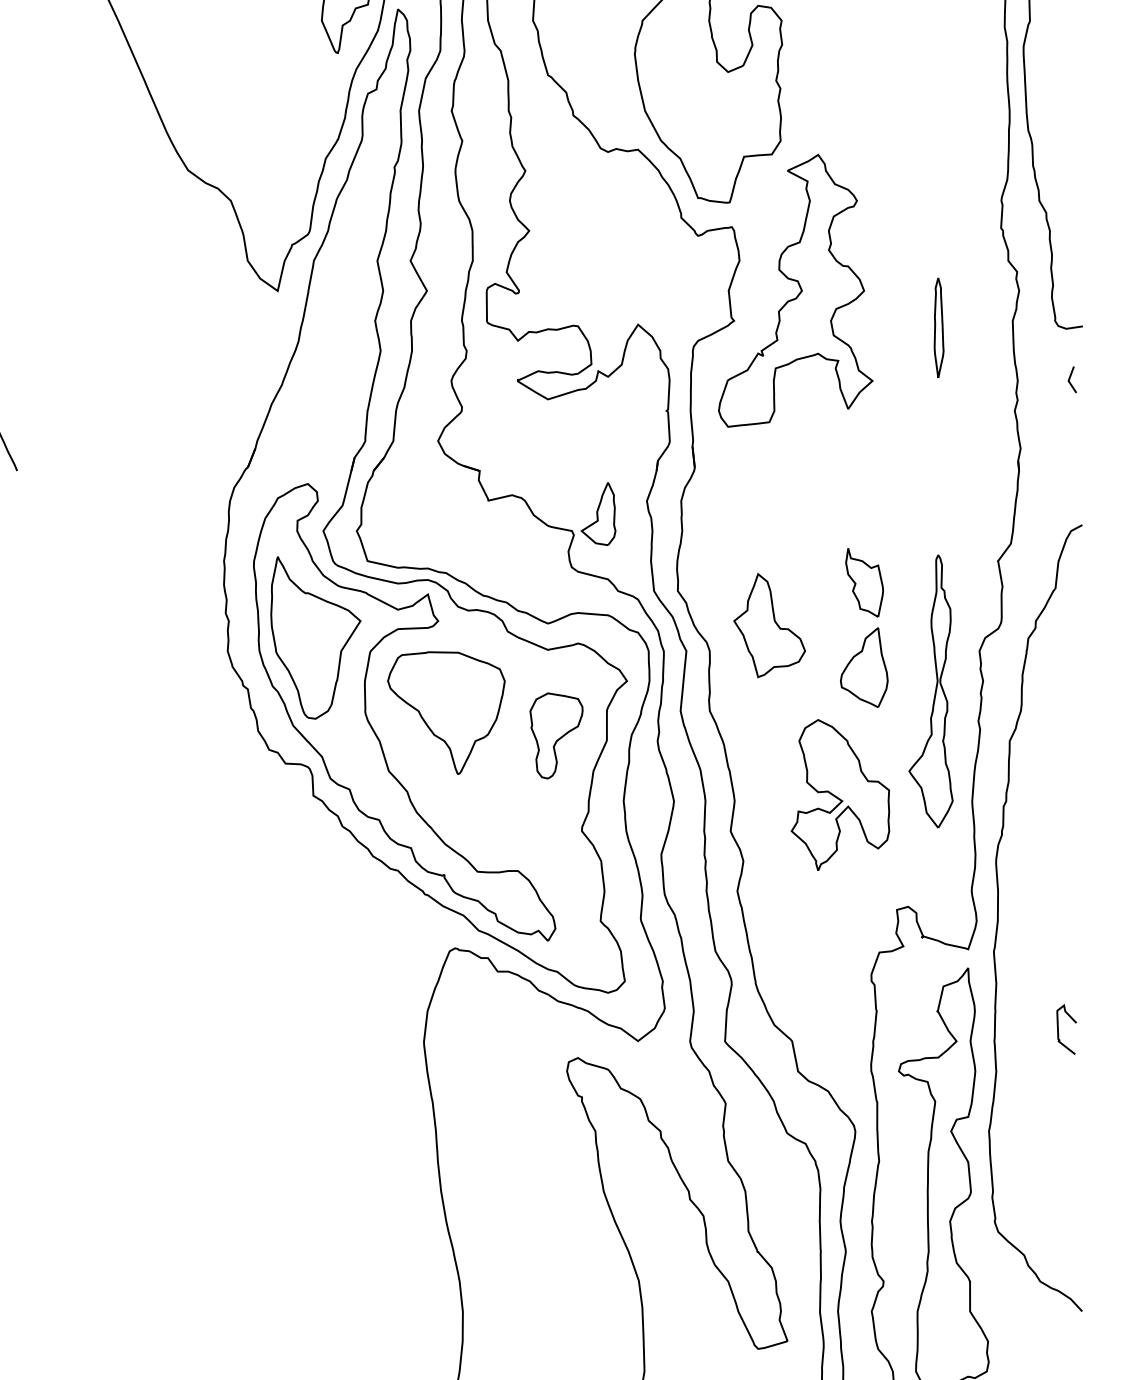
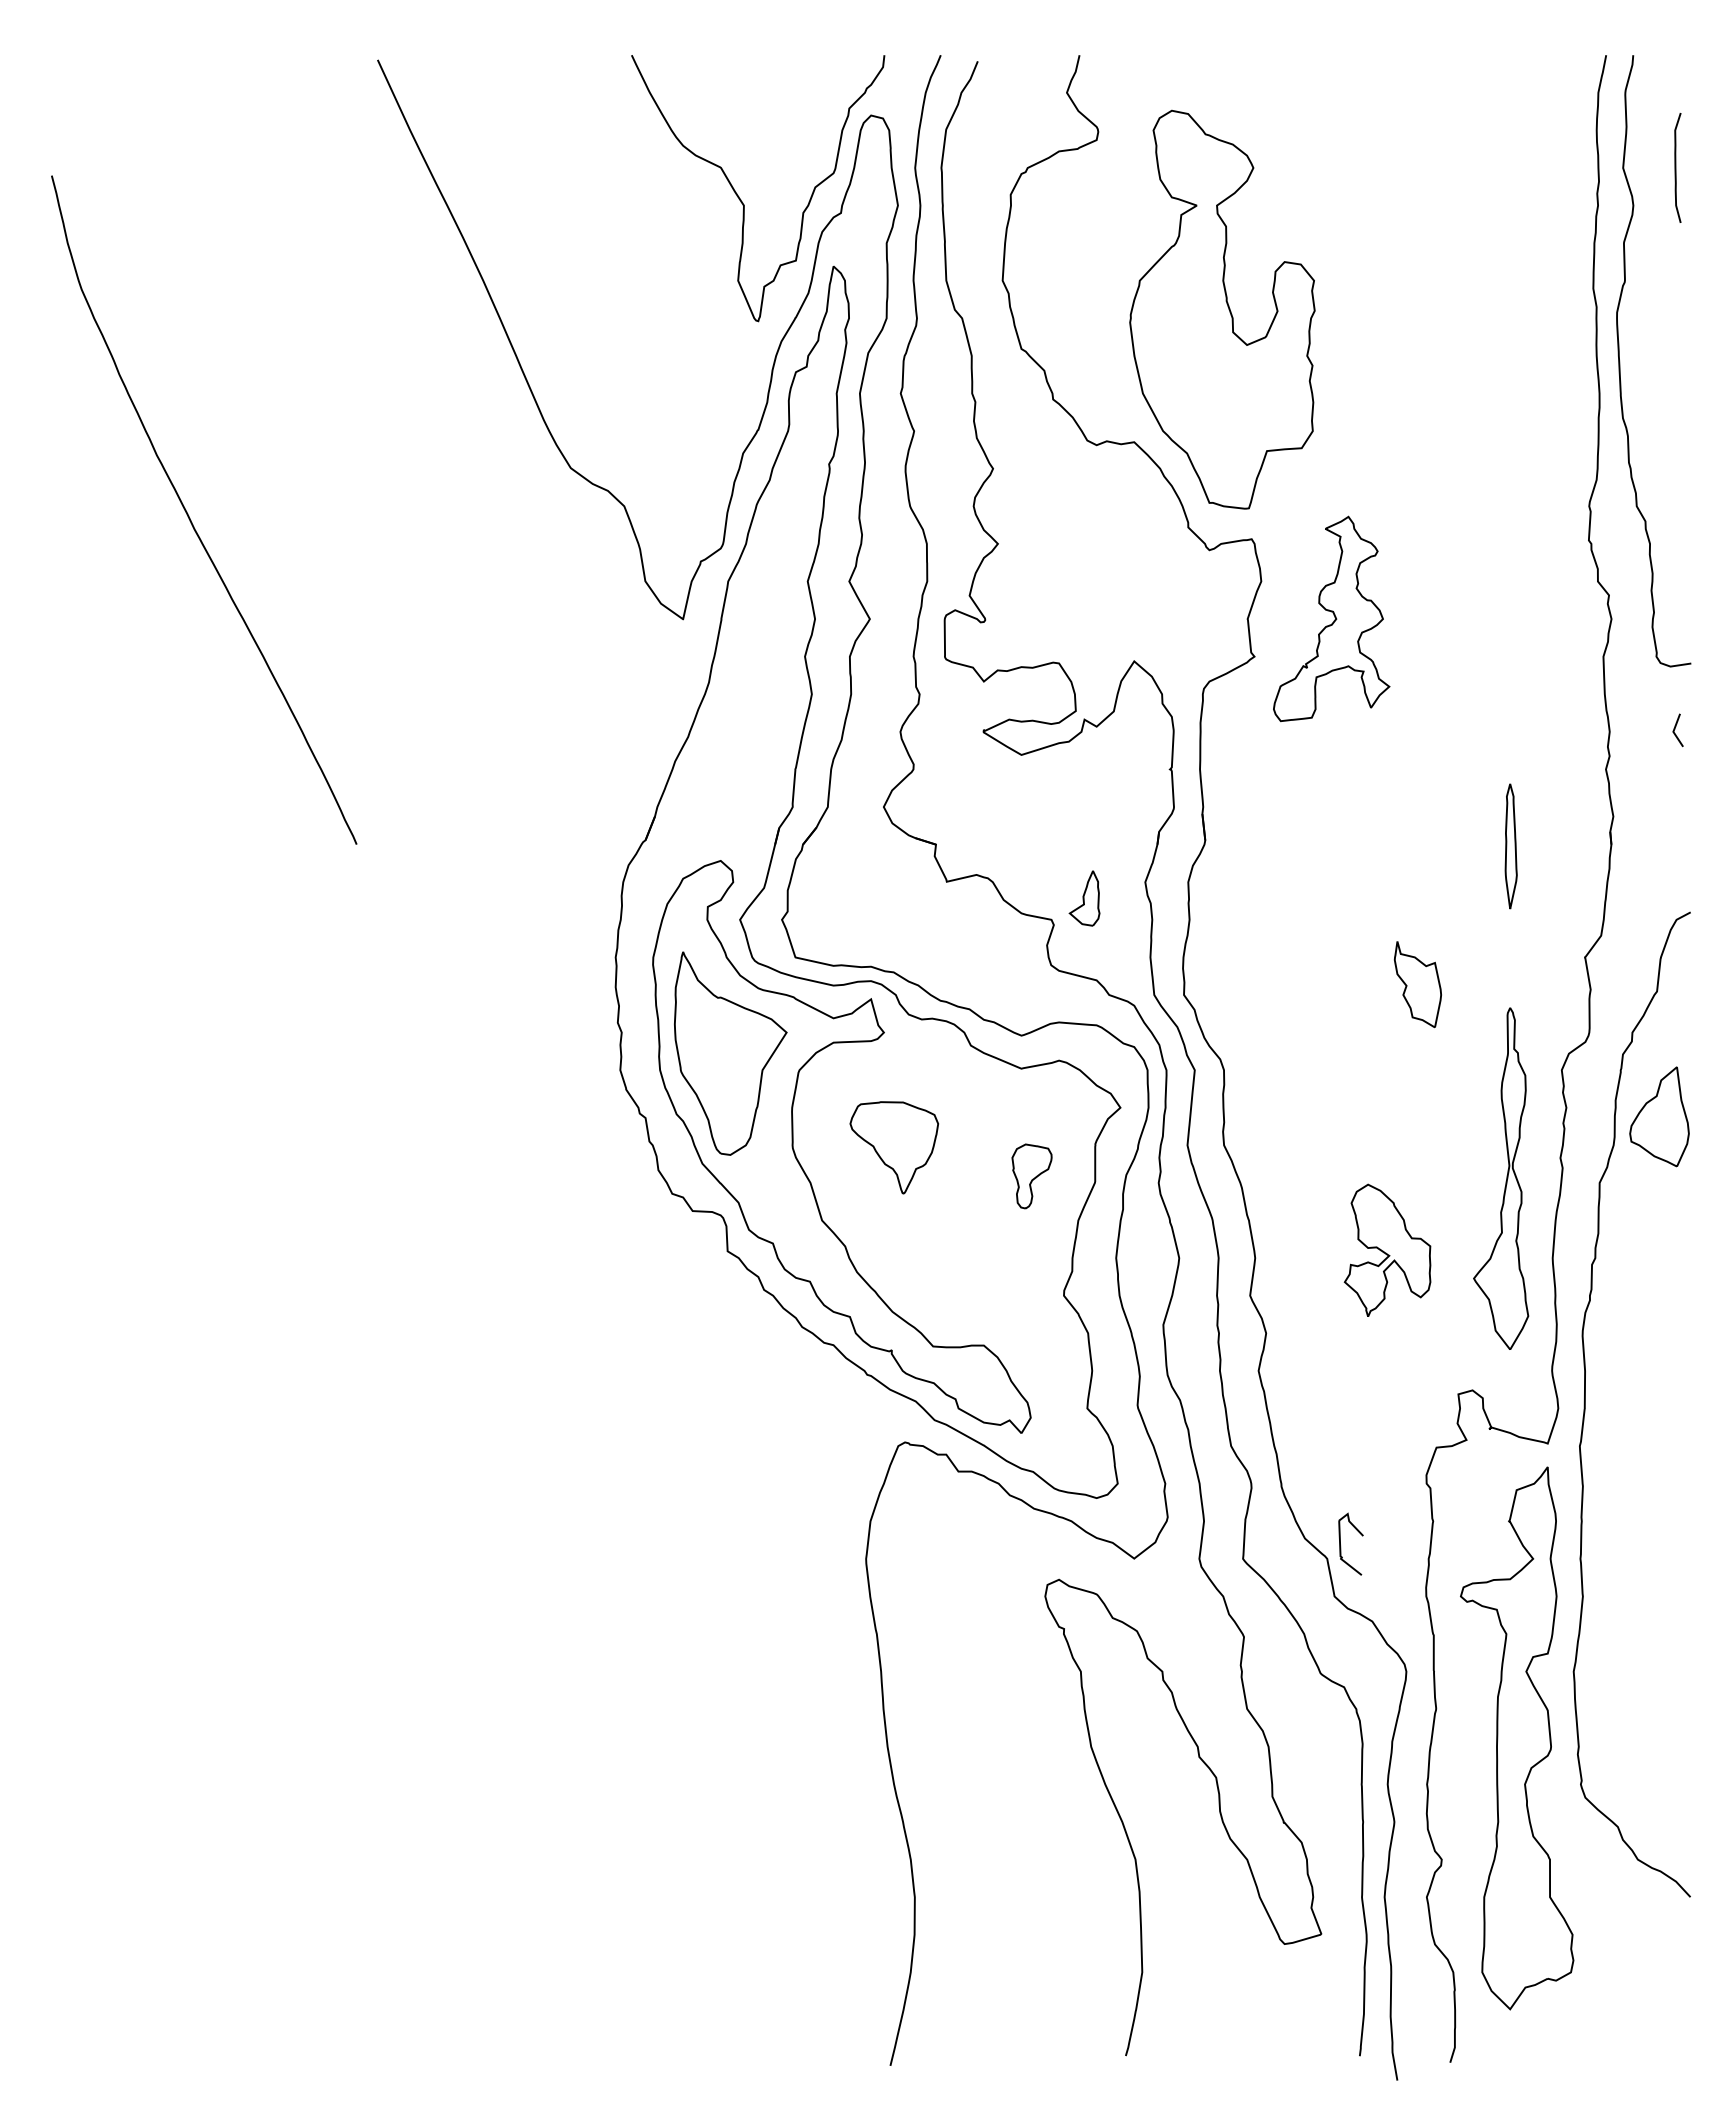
part: (795, 290) -> (1331, 618), size x0.6
part: (938, 327) -> (1510, 846), moved
part: (598, 514) -> (1084, 898), size x0.7
part: (769, 625) -> (1298, 1037), removed
part: (864, 667) -> (1659, 1116), moved
part: (931, 691) -> (1501, 1178), moved
part: (446, 712) -> (894, 1147), size x0.6
part: (556, 736) -> (1031, 1176), size x0.6
part: (840, 795) -> (1387, 1250), size x0.7
curve: (1059, 1031) -> (1341, 1546), moved

